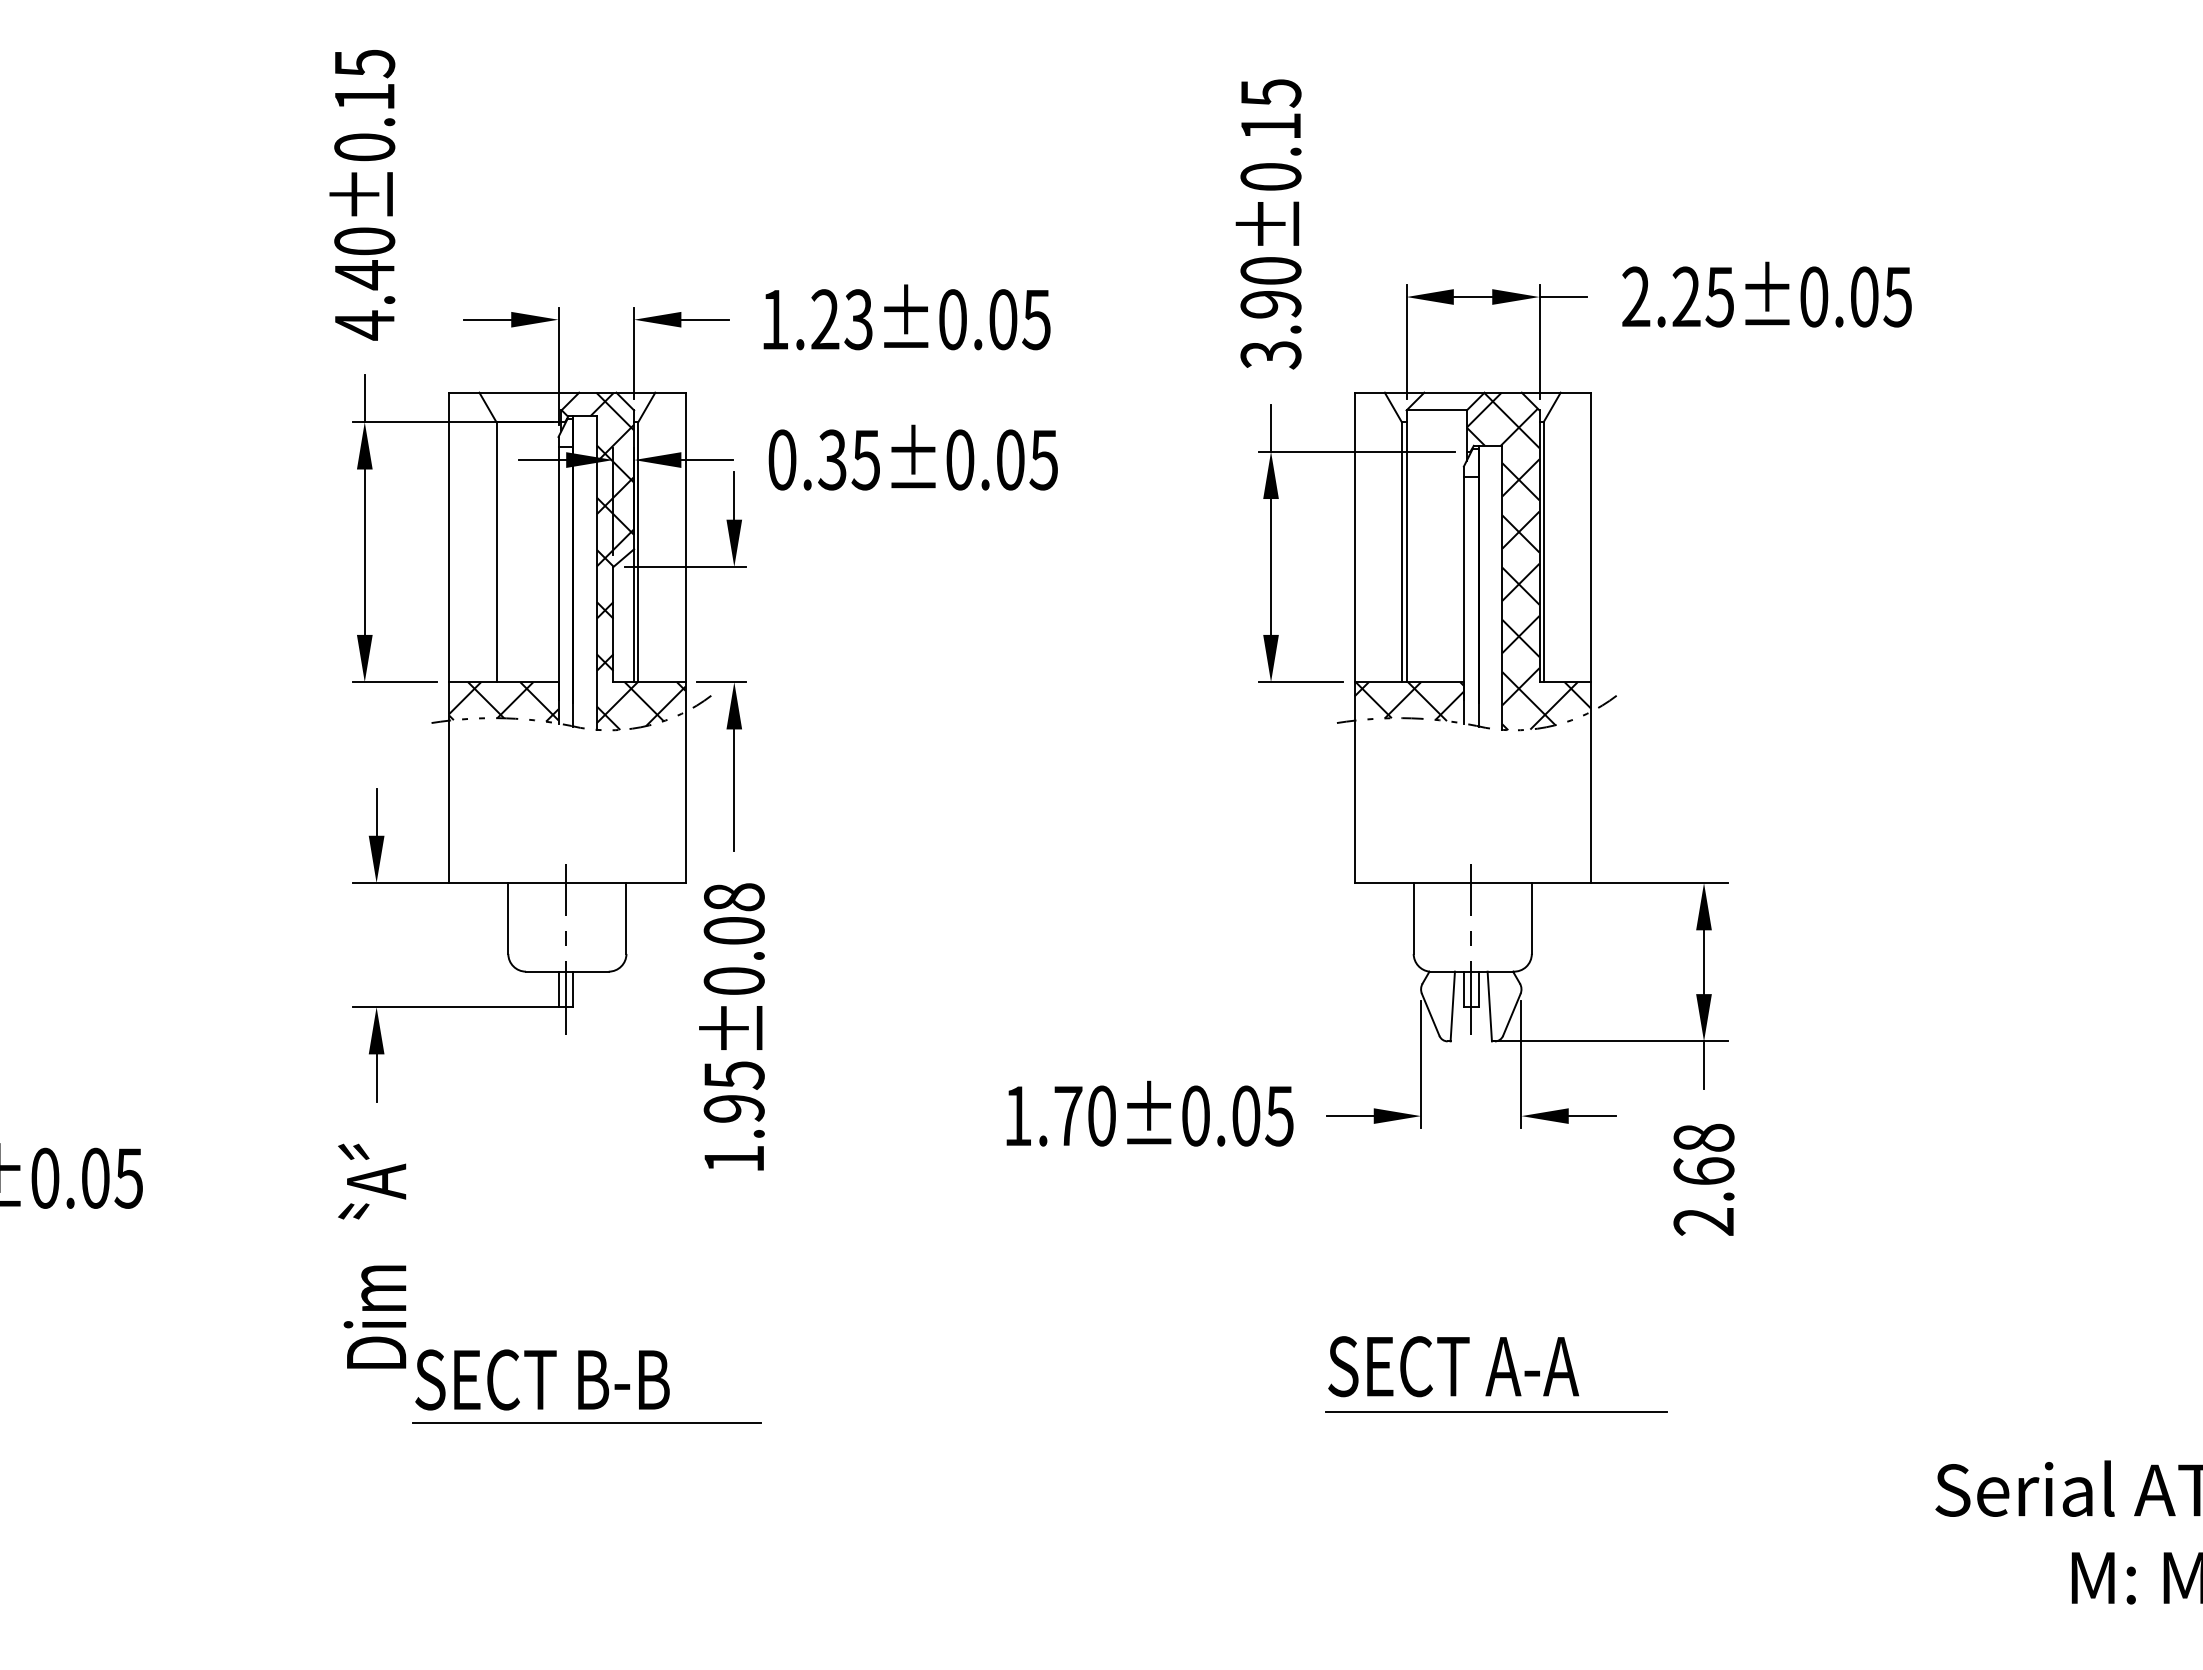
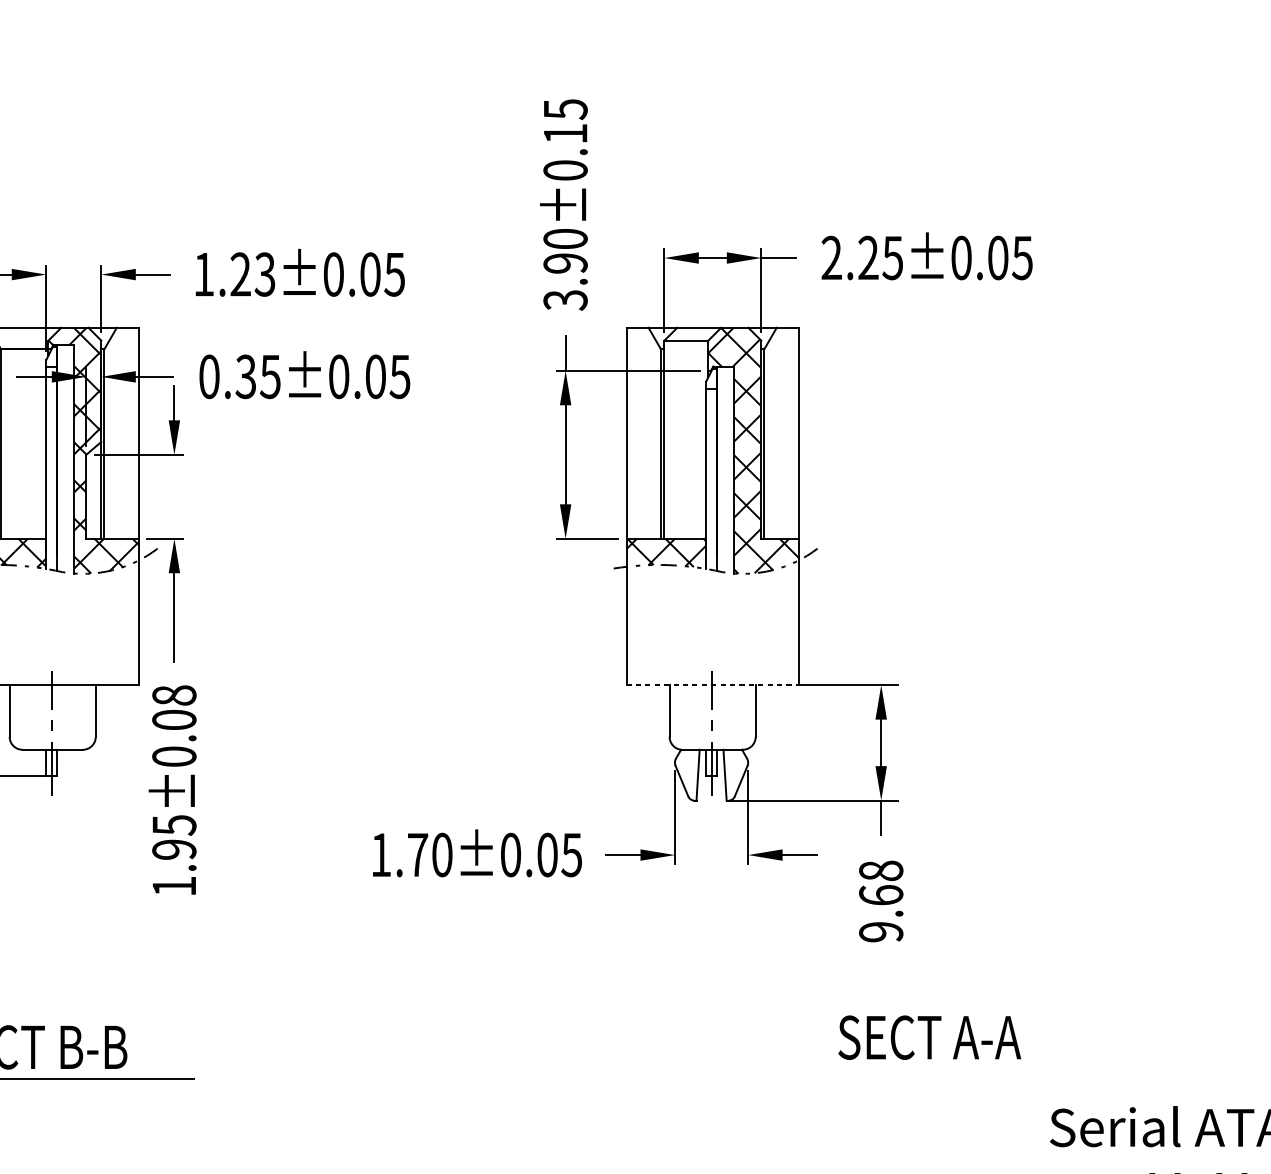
line: (1473, 883) -> (713, 685), solid -> dashed
text: (1703, 1221) -> (880, 931), 2.68 -> 9.68
text: (1453, 1366) -> (929, 1037), moved
line: (1496, 1412) -> (729, 1071), removed

